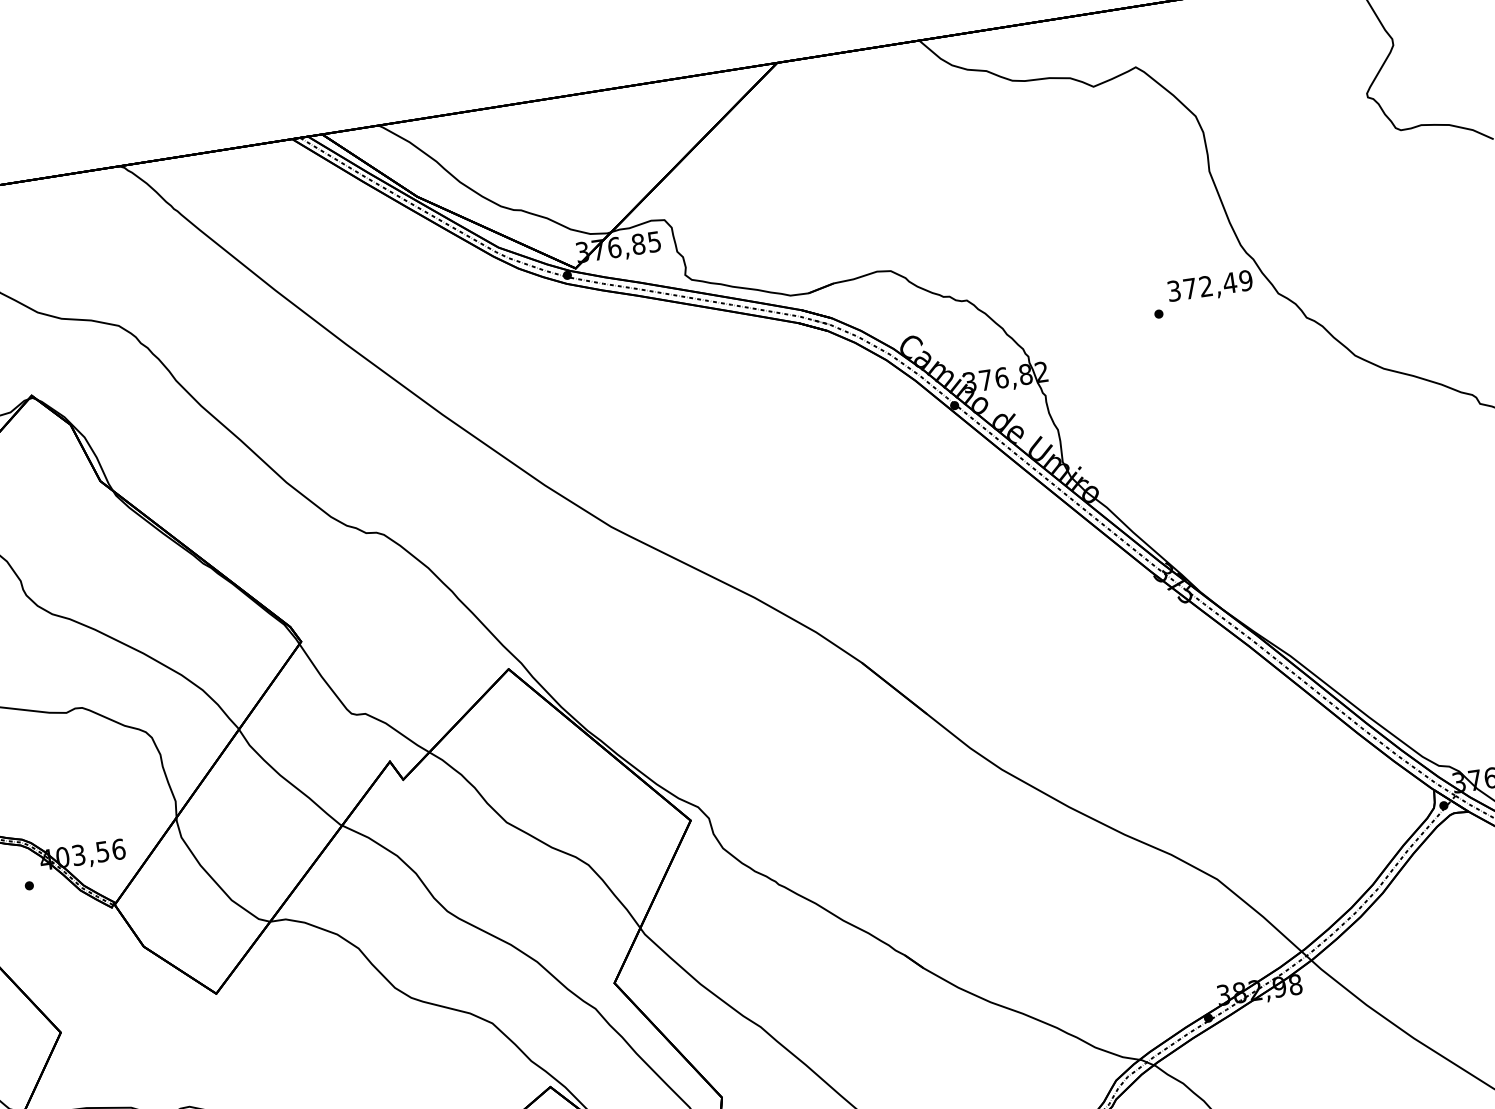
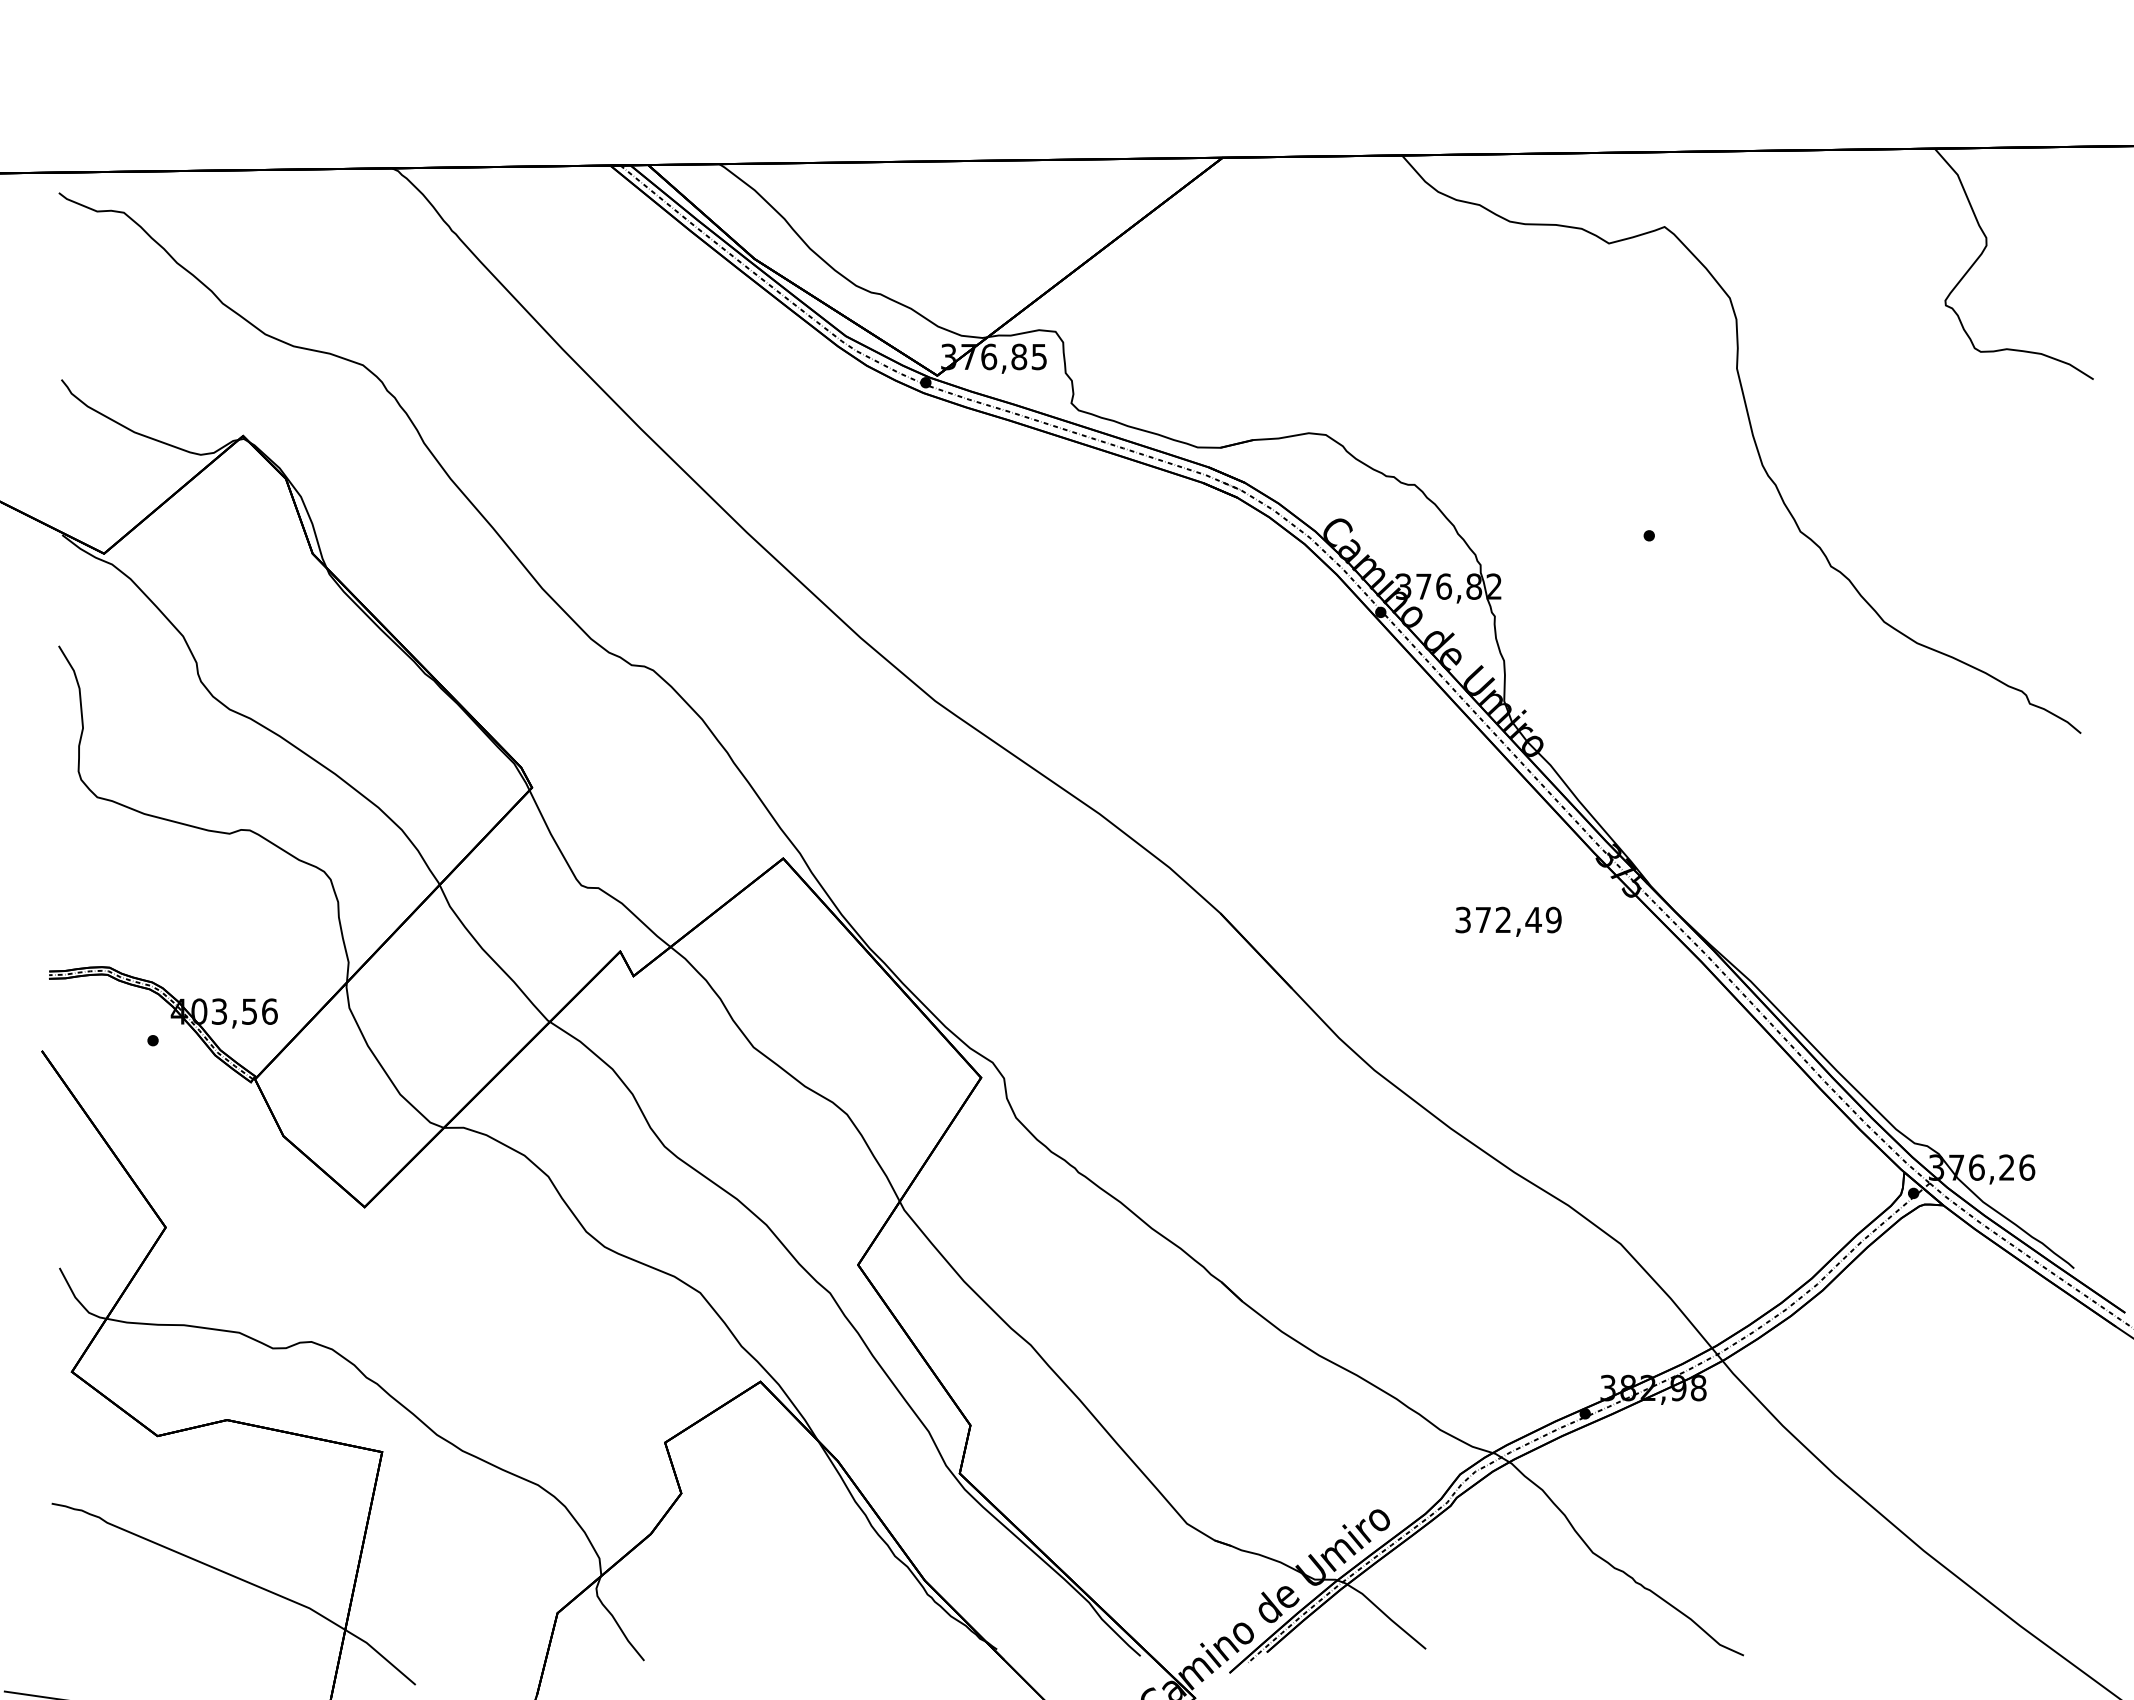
text: (1210, 287) -> (1508, 921), moved

